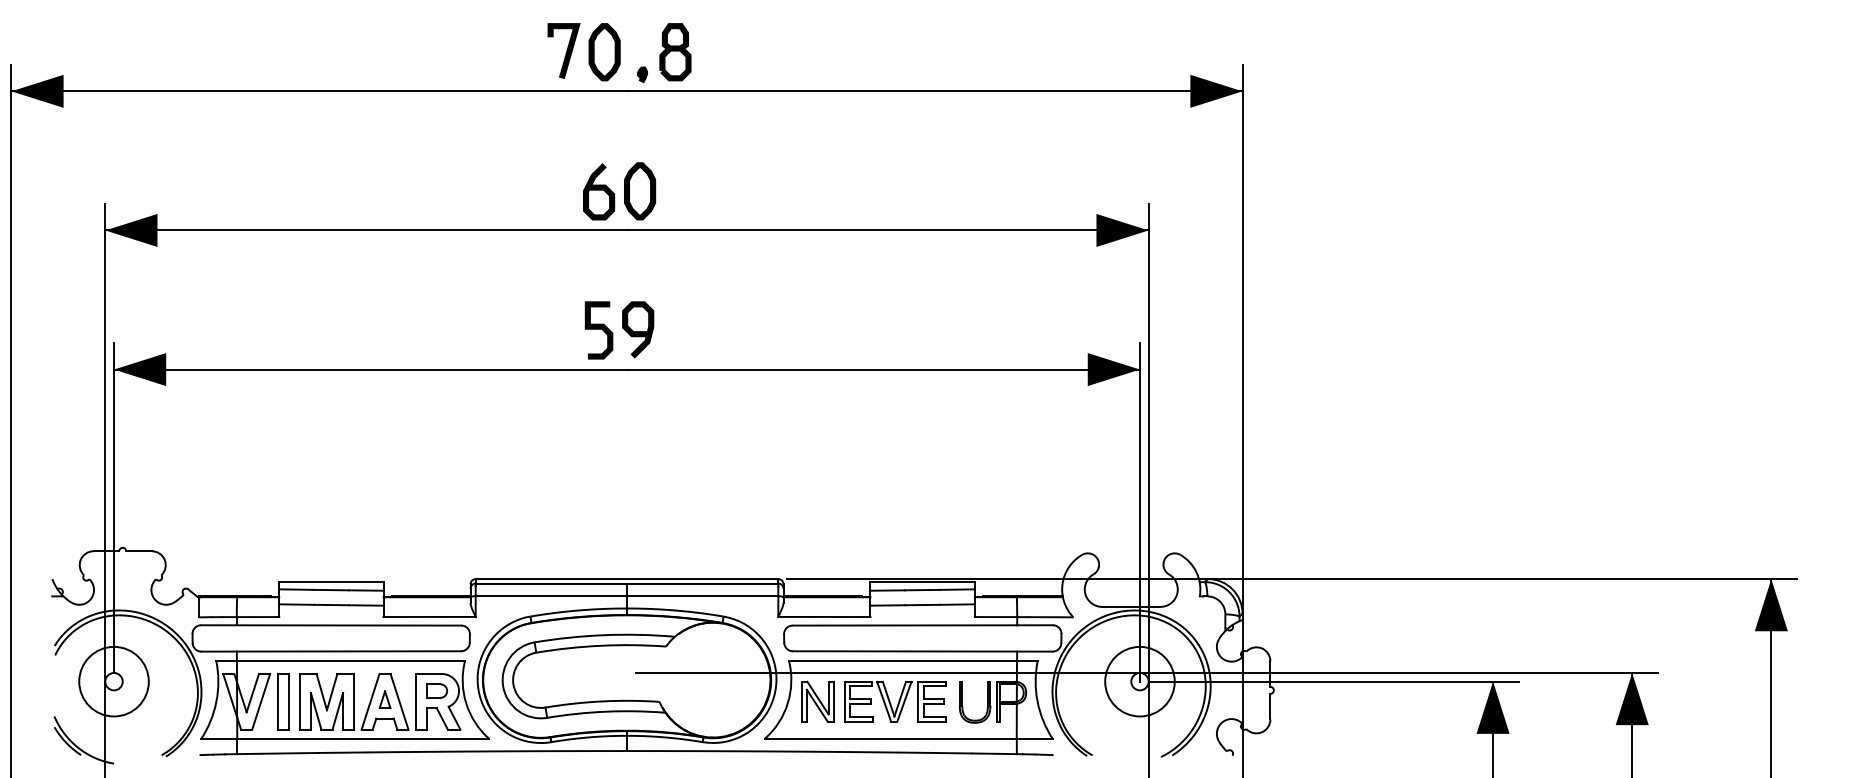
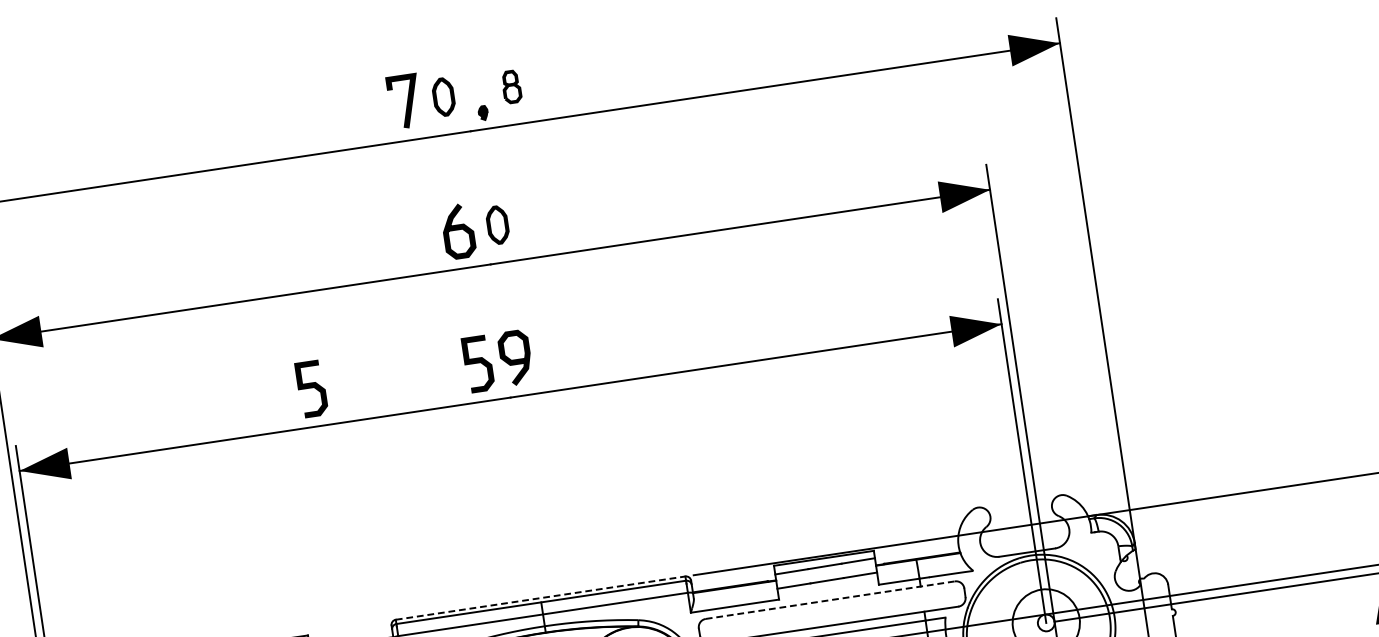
part: (604, 52) -> (443, 97), size x0.7
part: (675, 52) -> (511, 87), size x0.6
part: (640, 191) -> (498, 225), size x0.7
curve: (424, 329) -> (311, 388), added
line: (627, 579) -> (541, 598), solid -> dashed
line: (923, 625) -> (831, 600), solid -> dashed

